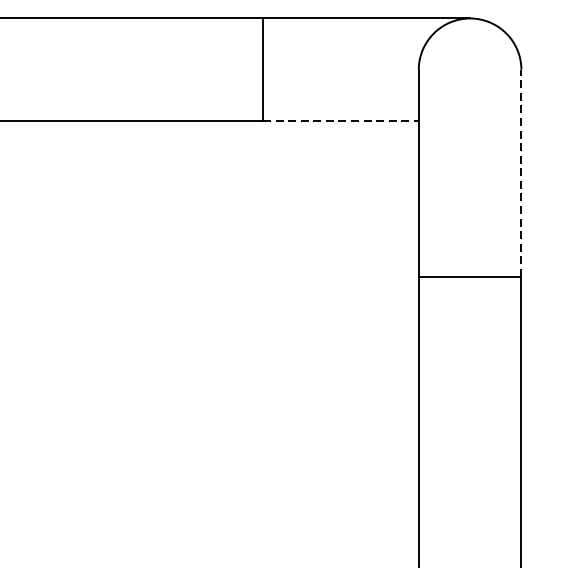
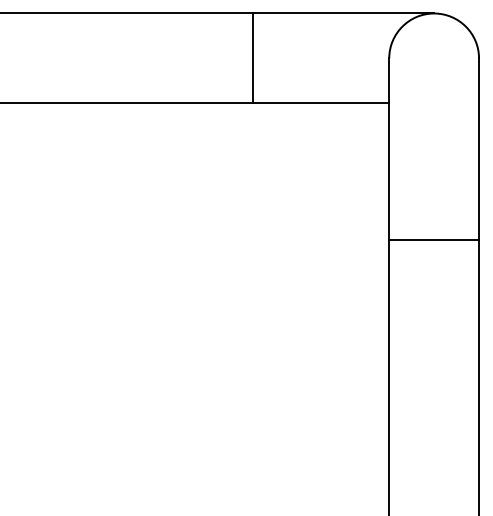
line: (341, 121) -> (321, 103), dashed -> solid
line: (521, 172) -> (479, 148), dashed -> solid

